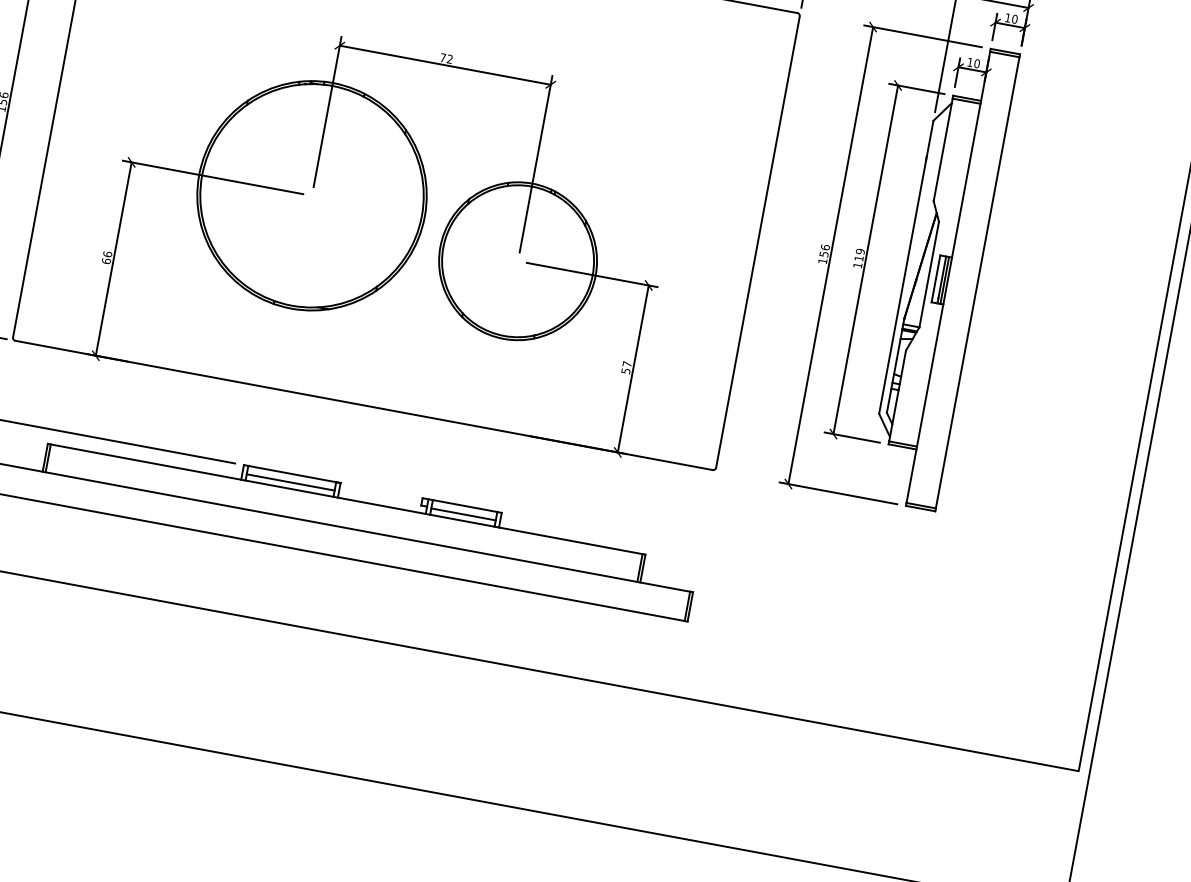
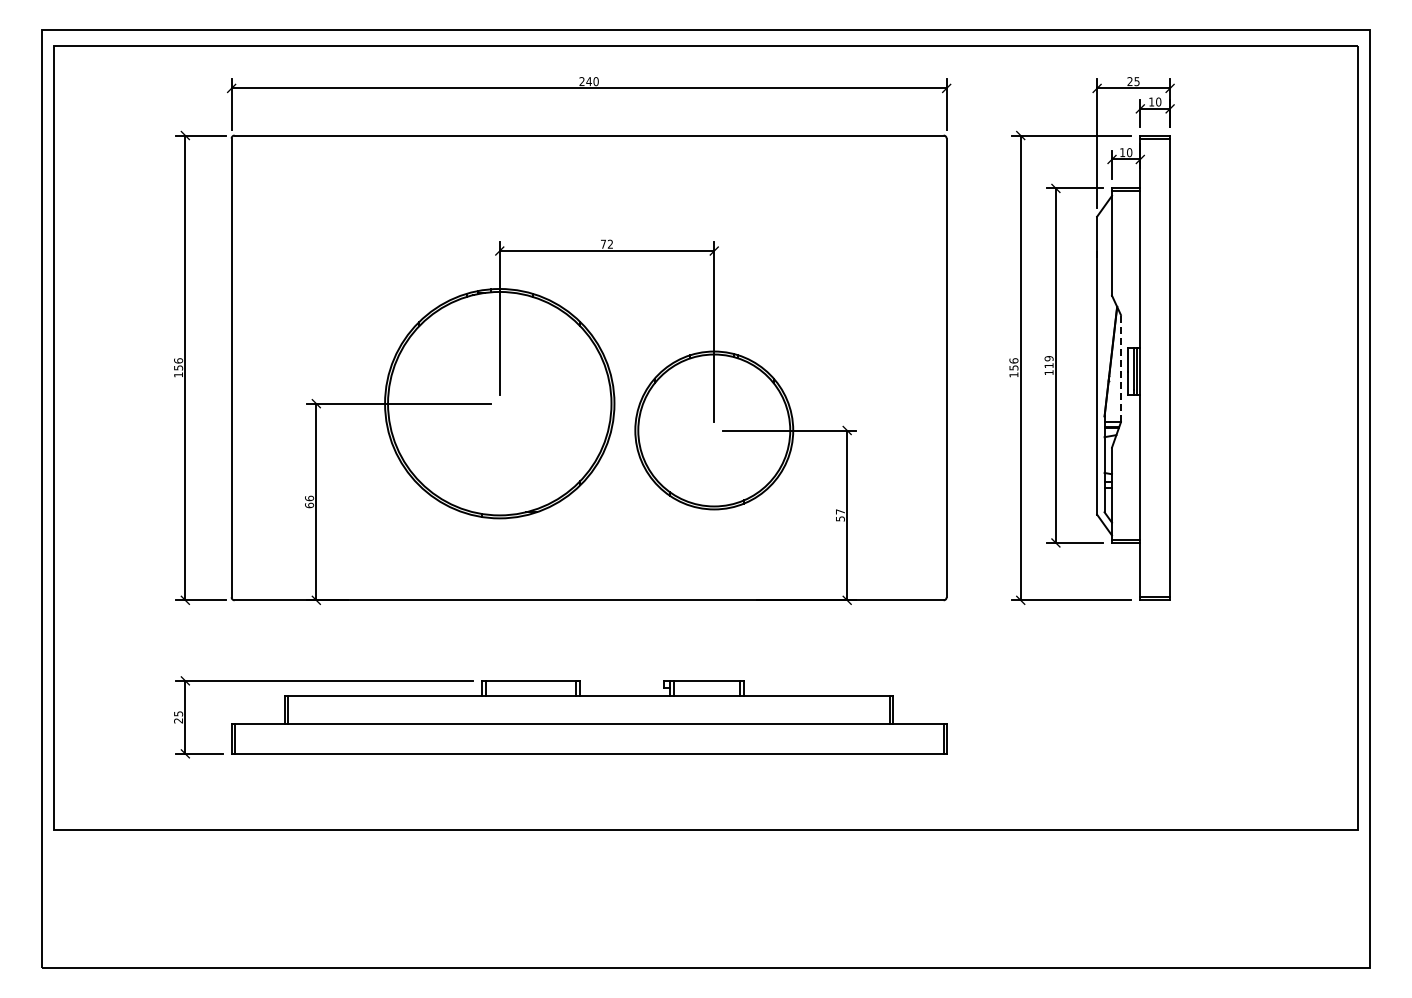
line: (928, 274) -> (1120, 368), solid -> dashed
line: (290, 482) -> (530, 689), removed
line: (463, 514) -> (706, 689), removed

